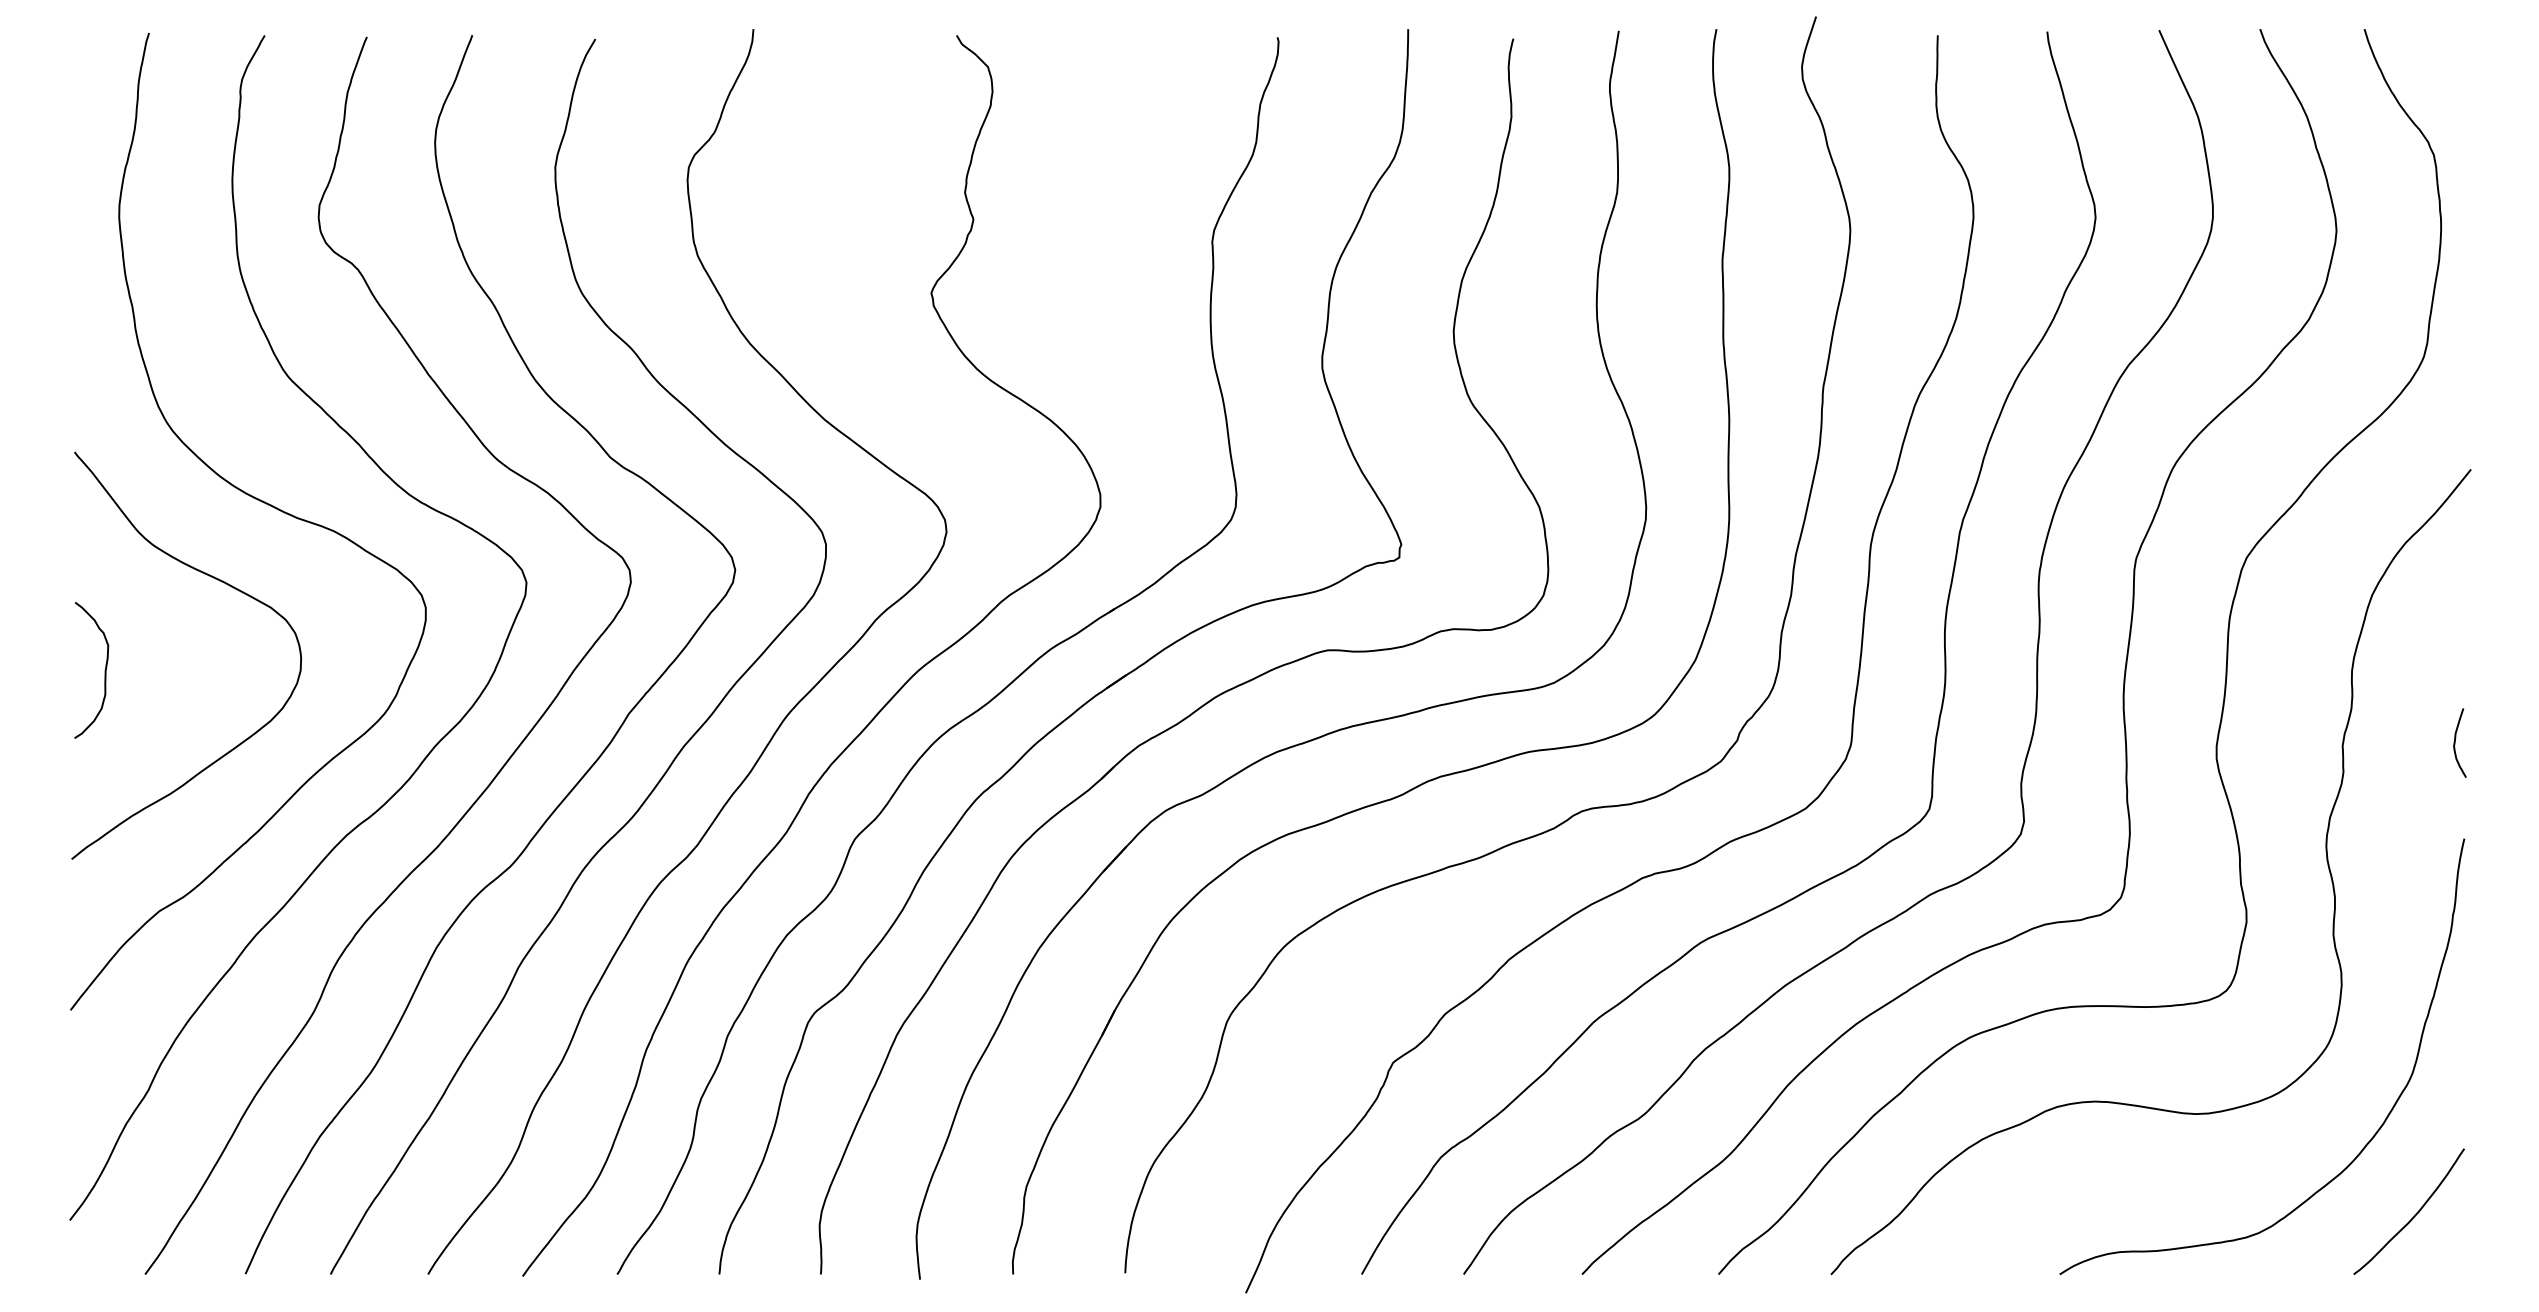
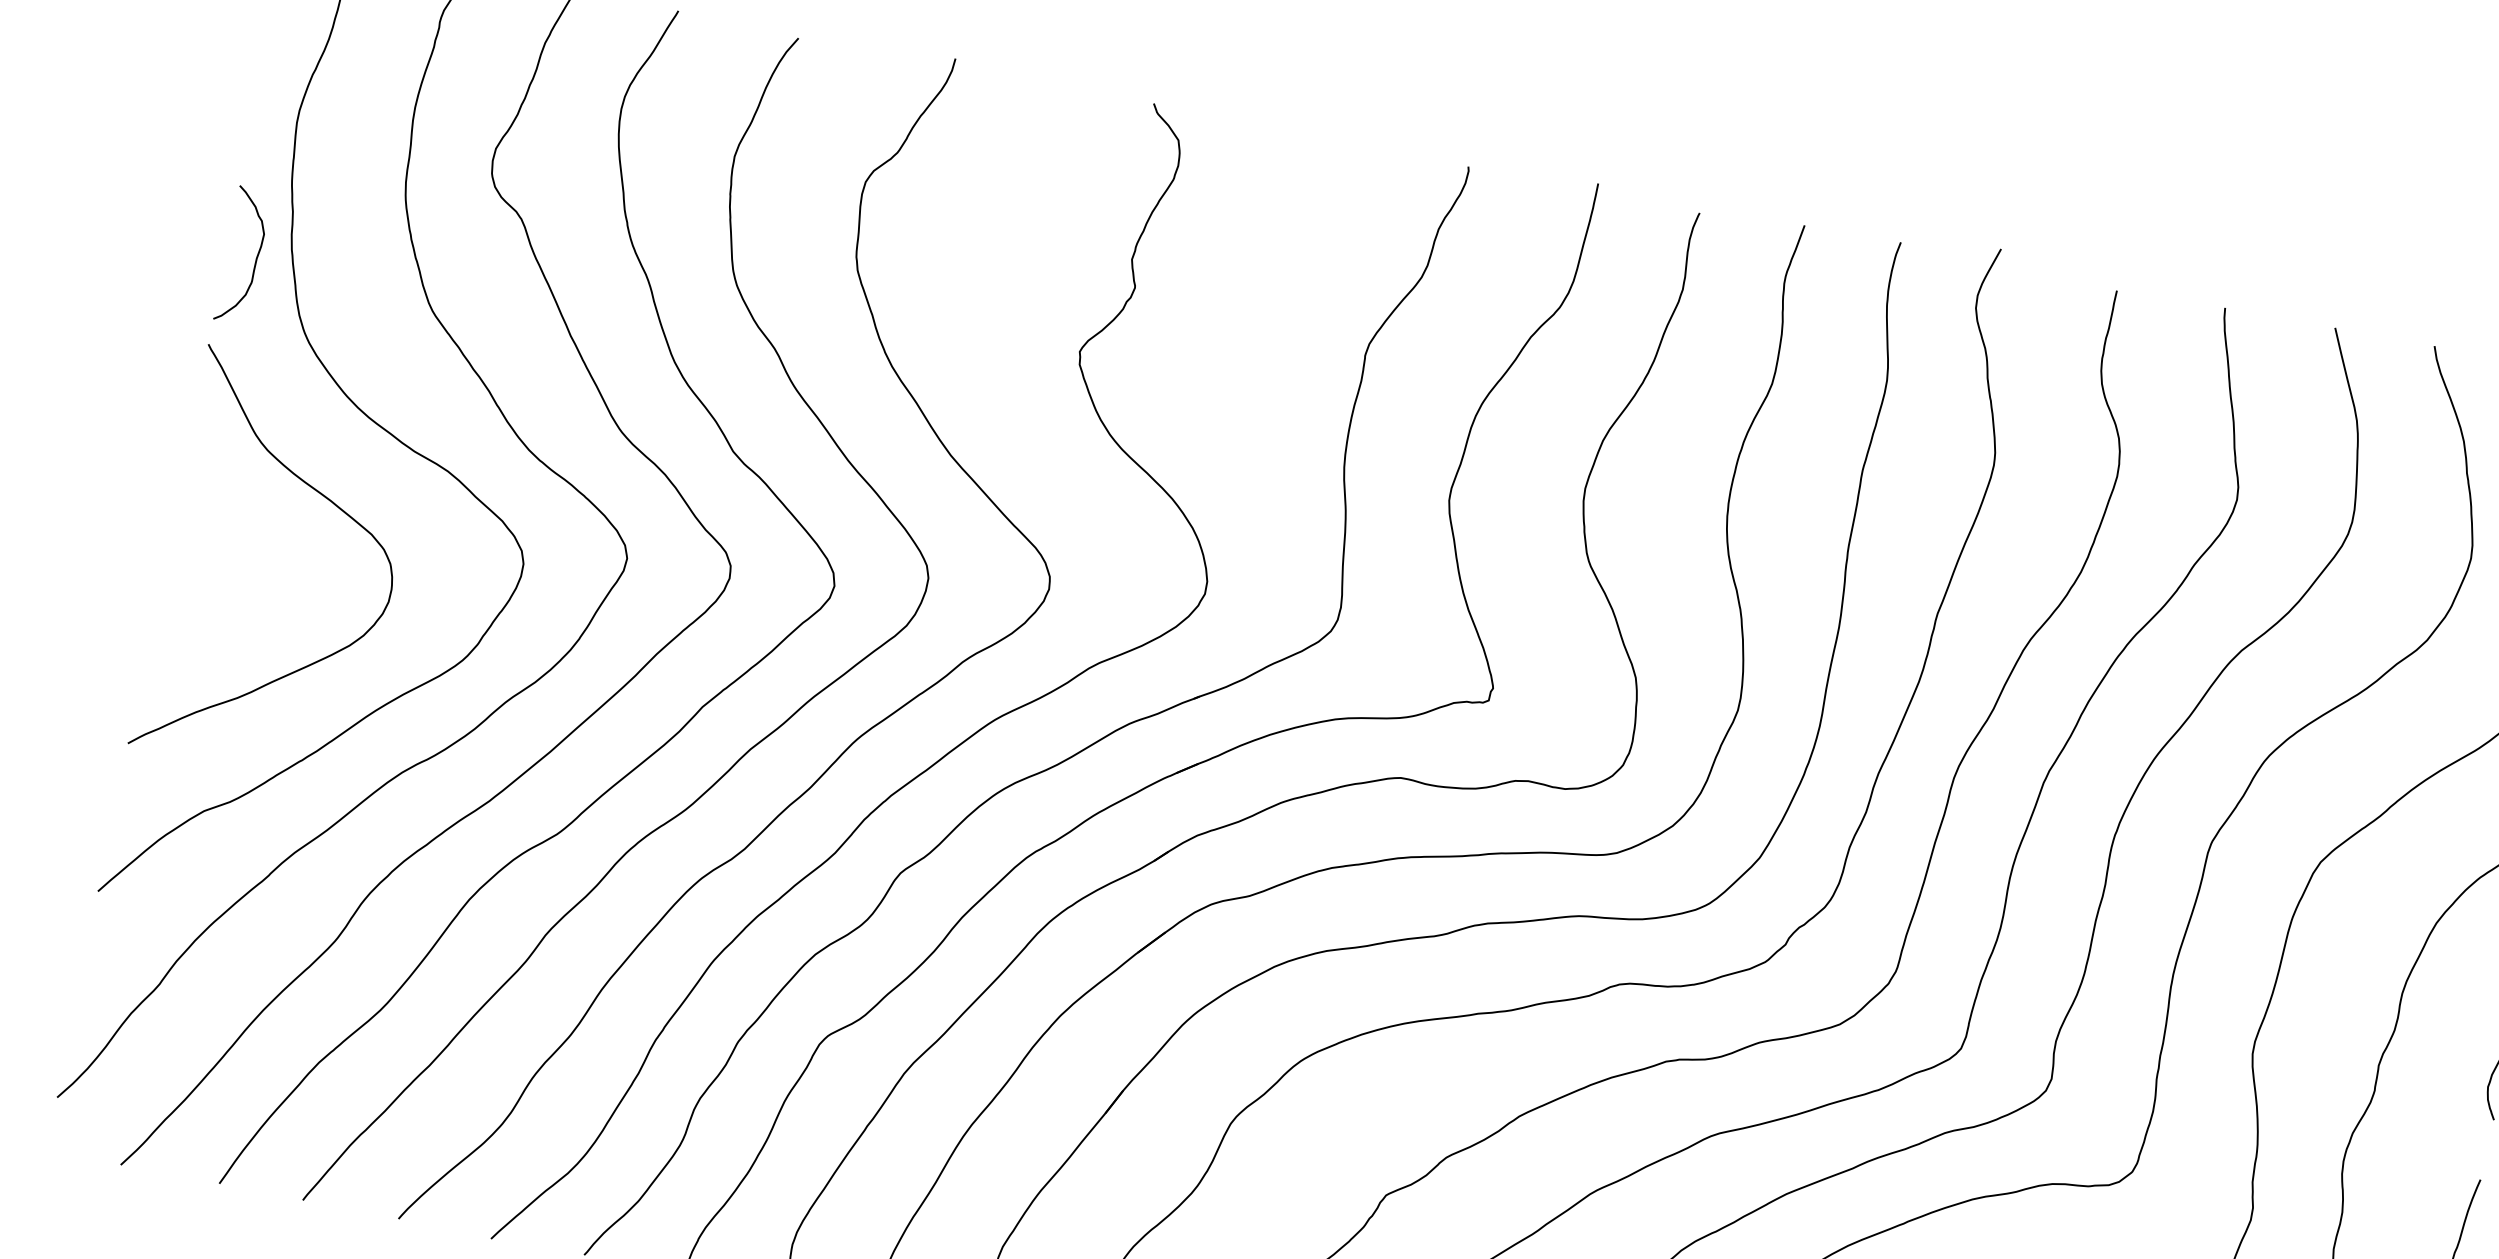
curve: (104, 670) -> (255, 258), moved

